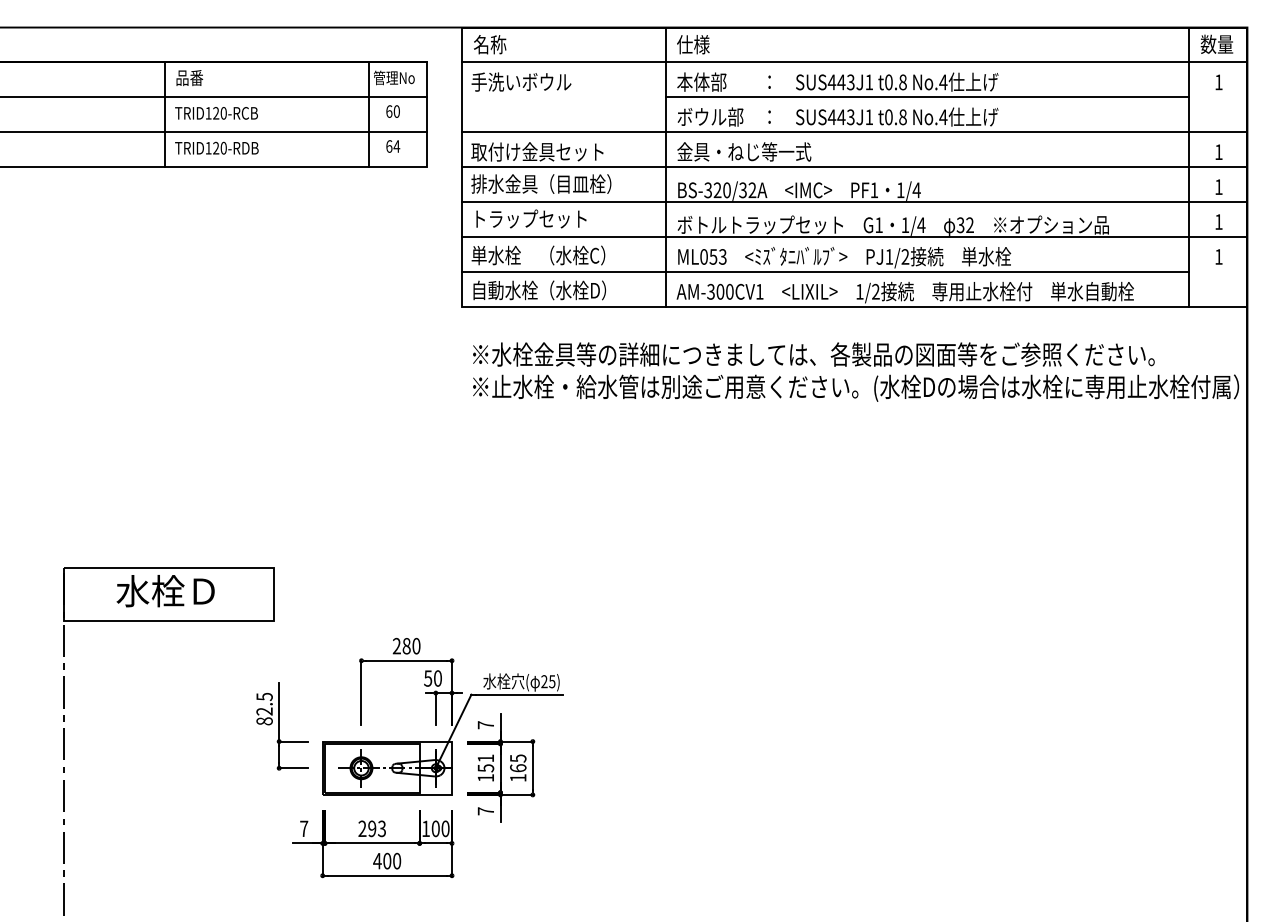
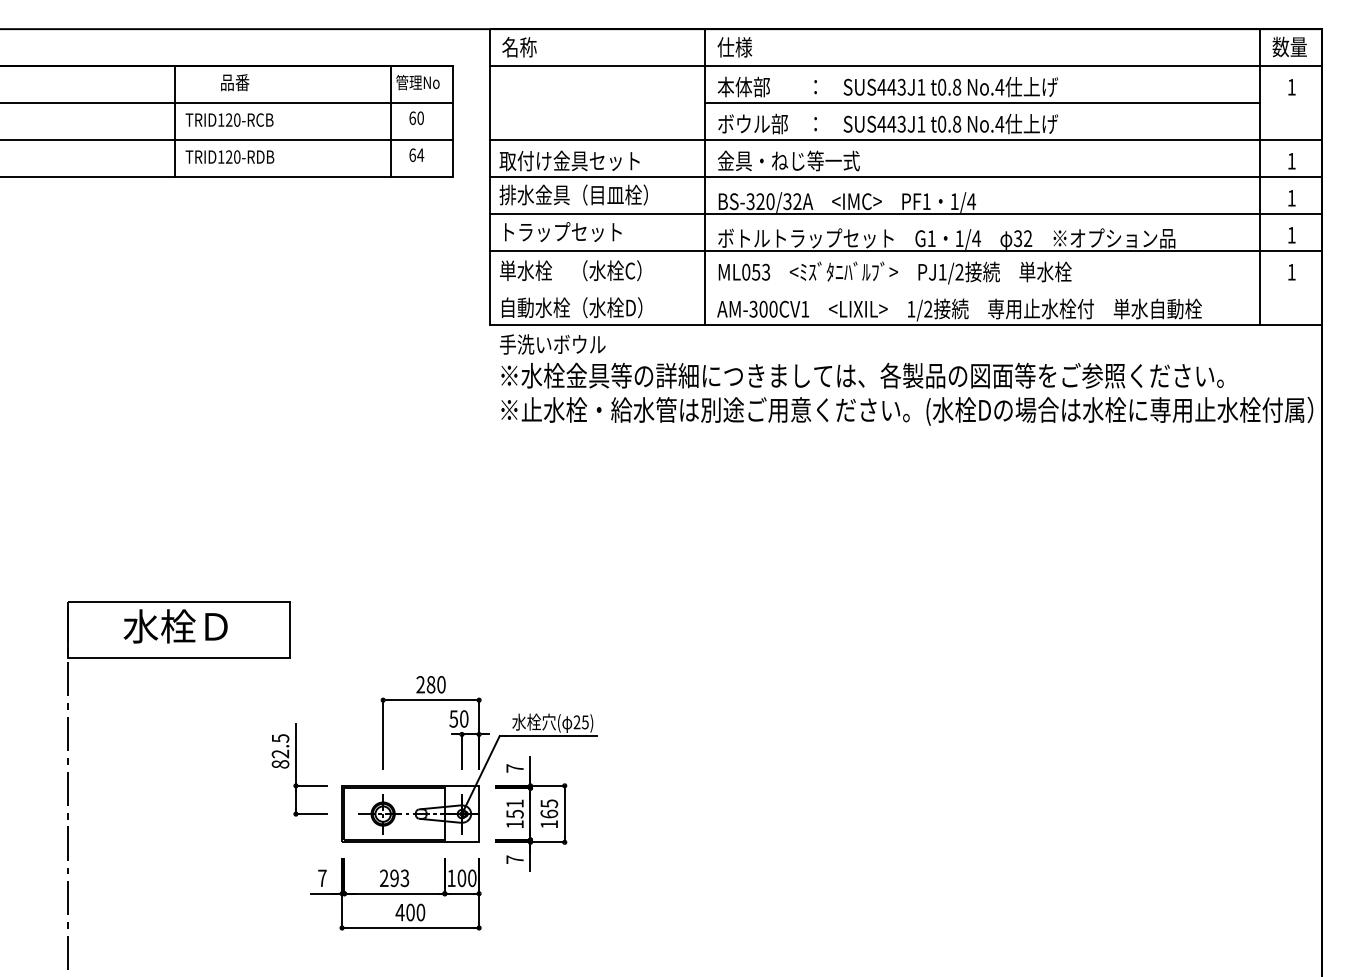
text: (189, 77) -> (234, 82), moved
text: (521, 81) -> (552, 343), moved
line: (825, 271) -> (874, 287), removed

